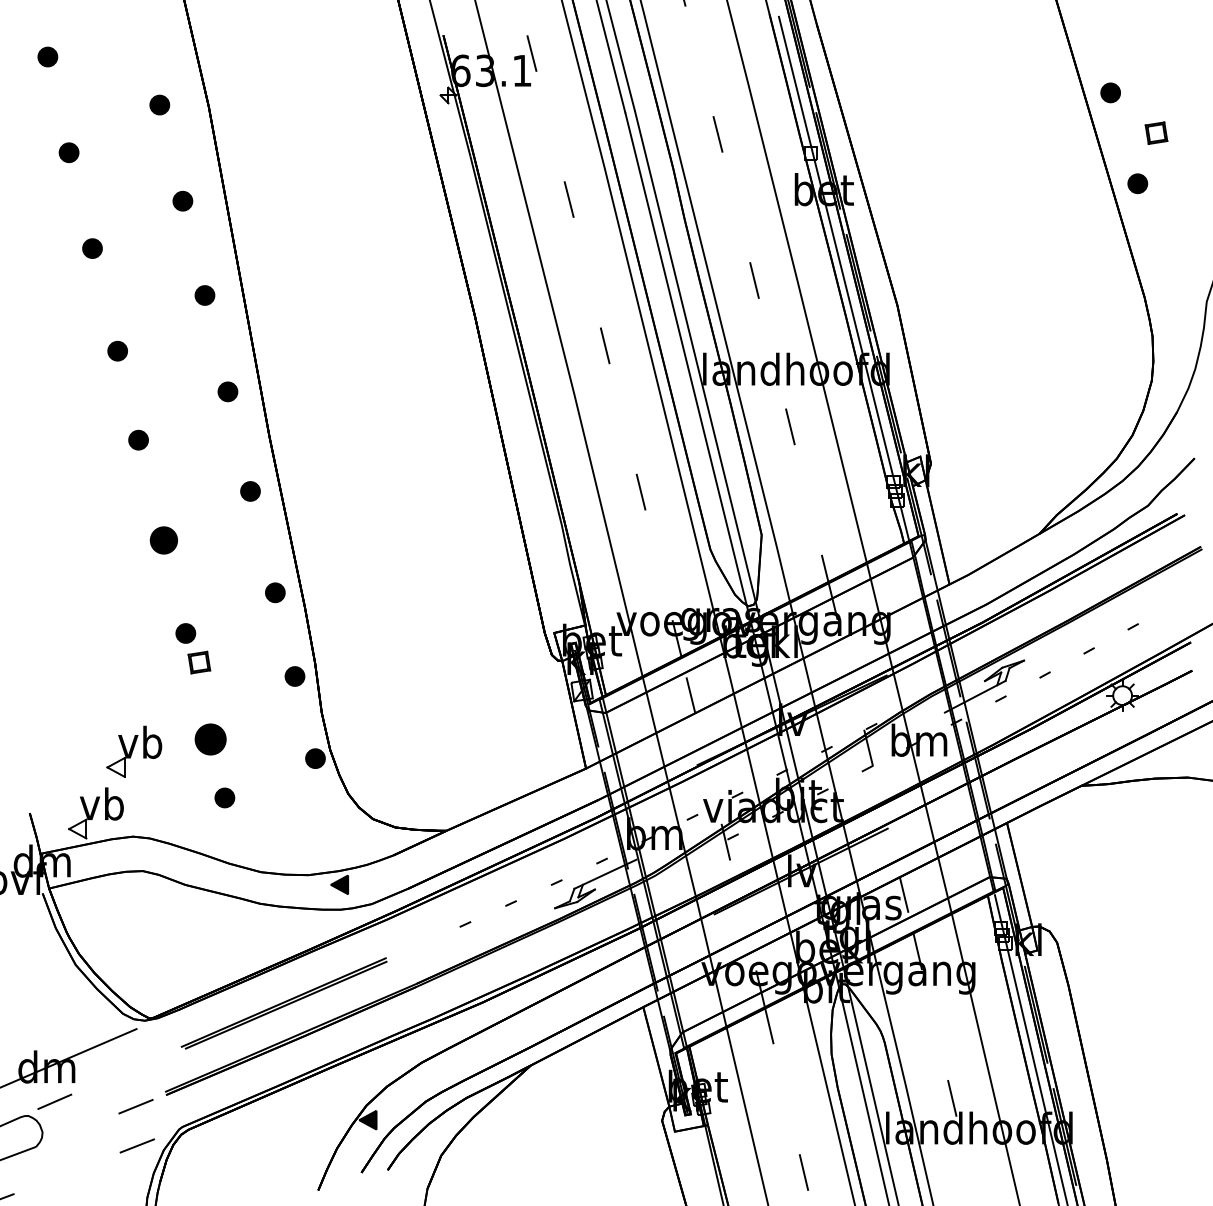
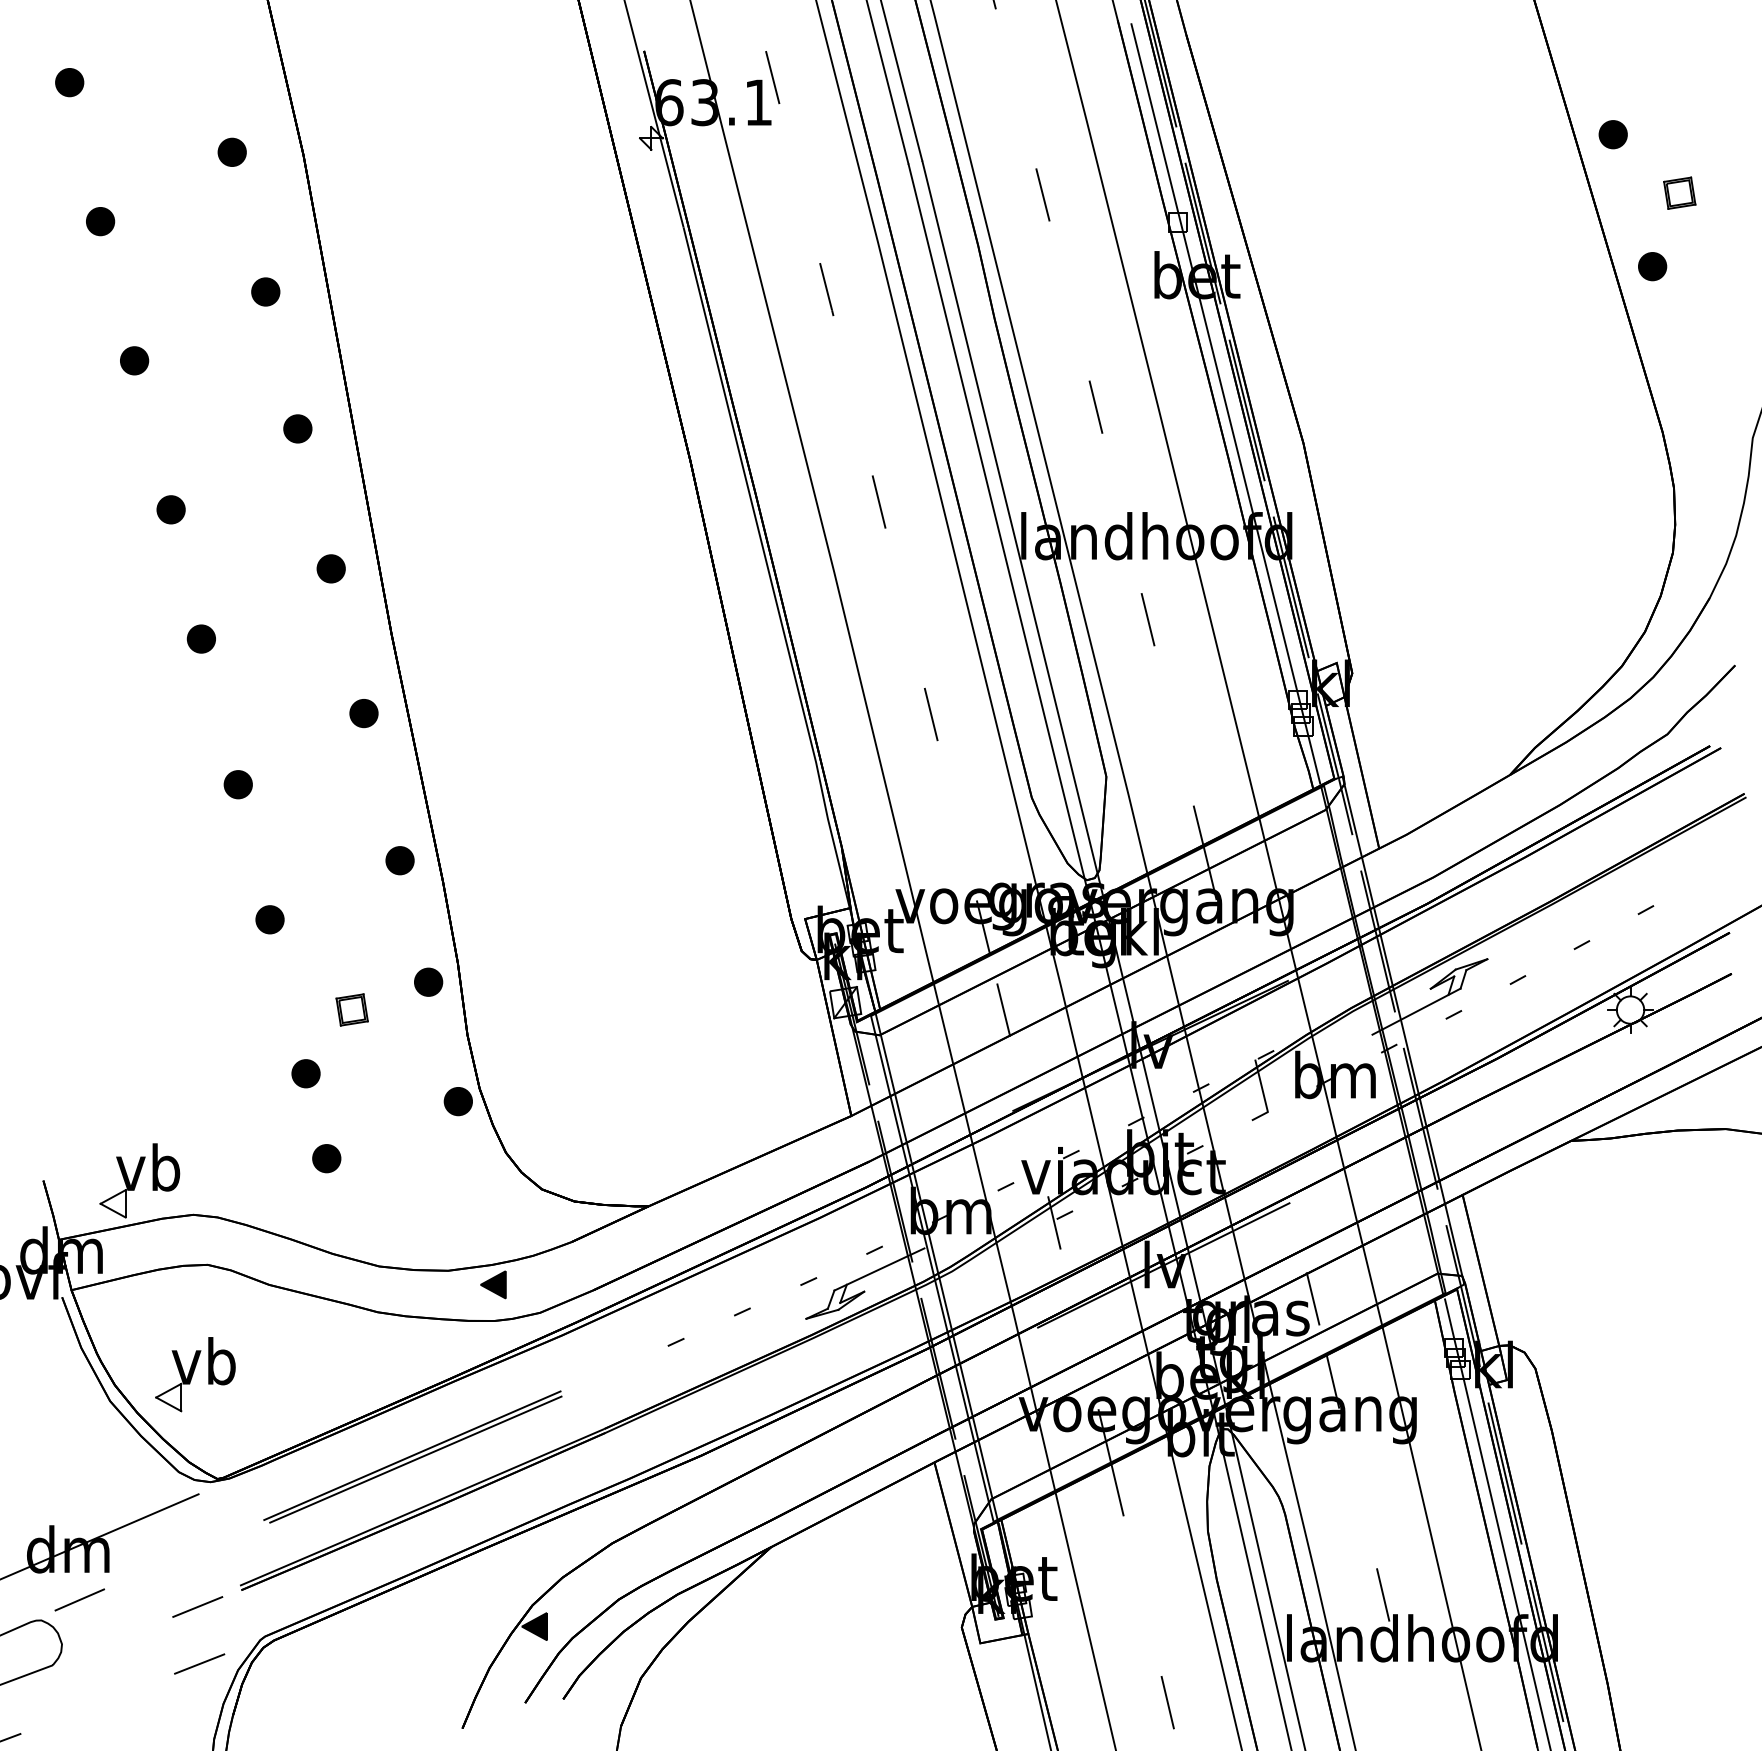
part: (163, 540) -> (237, 784), size x0.71
part: (199, 662) -> (352, 1009), moved
part: (210, 739) -> (305, 1073), size x0.62
part: (134, 751) -> (195, 1374), moved

